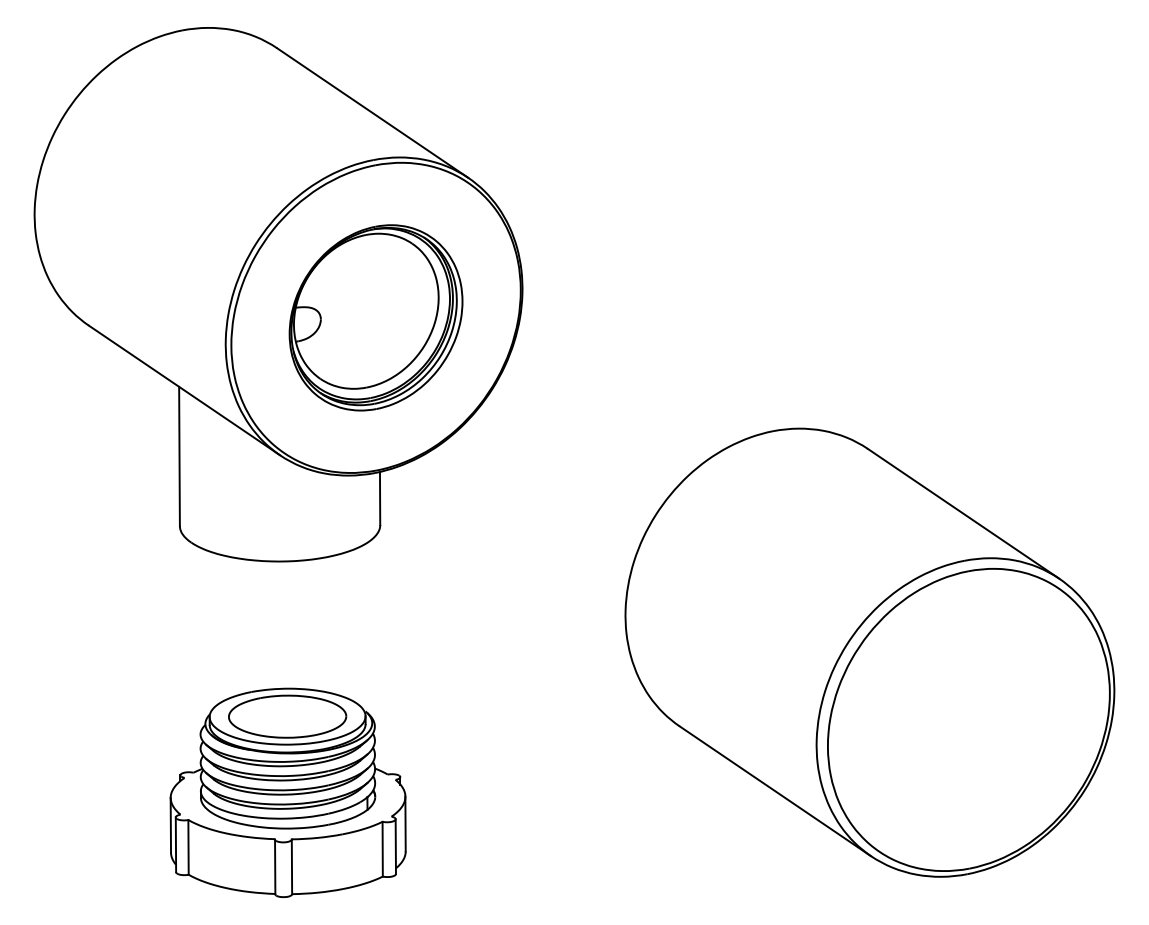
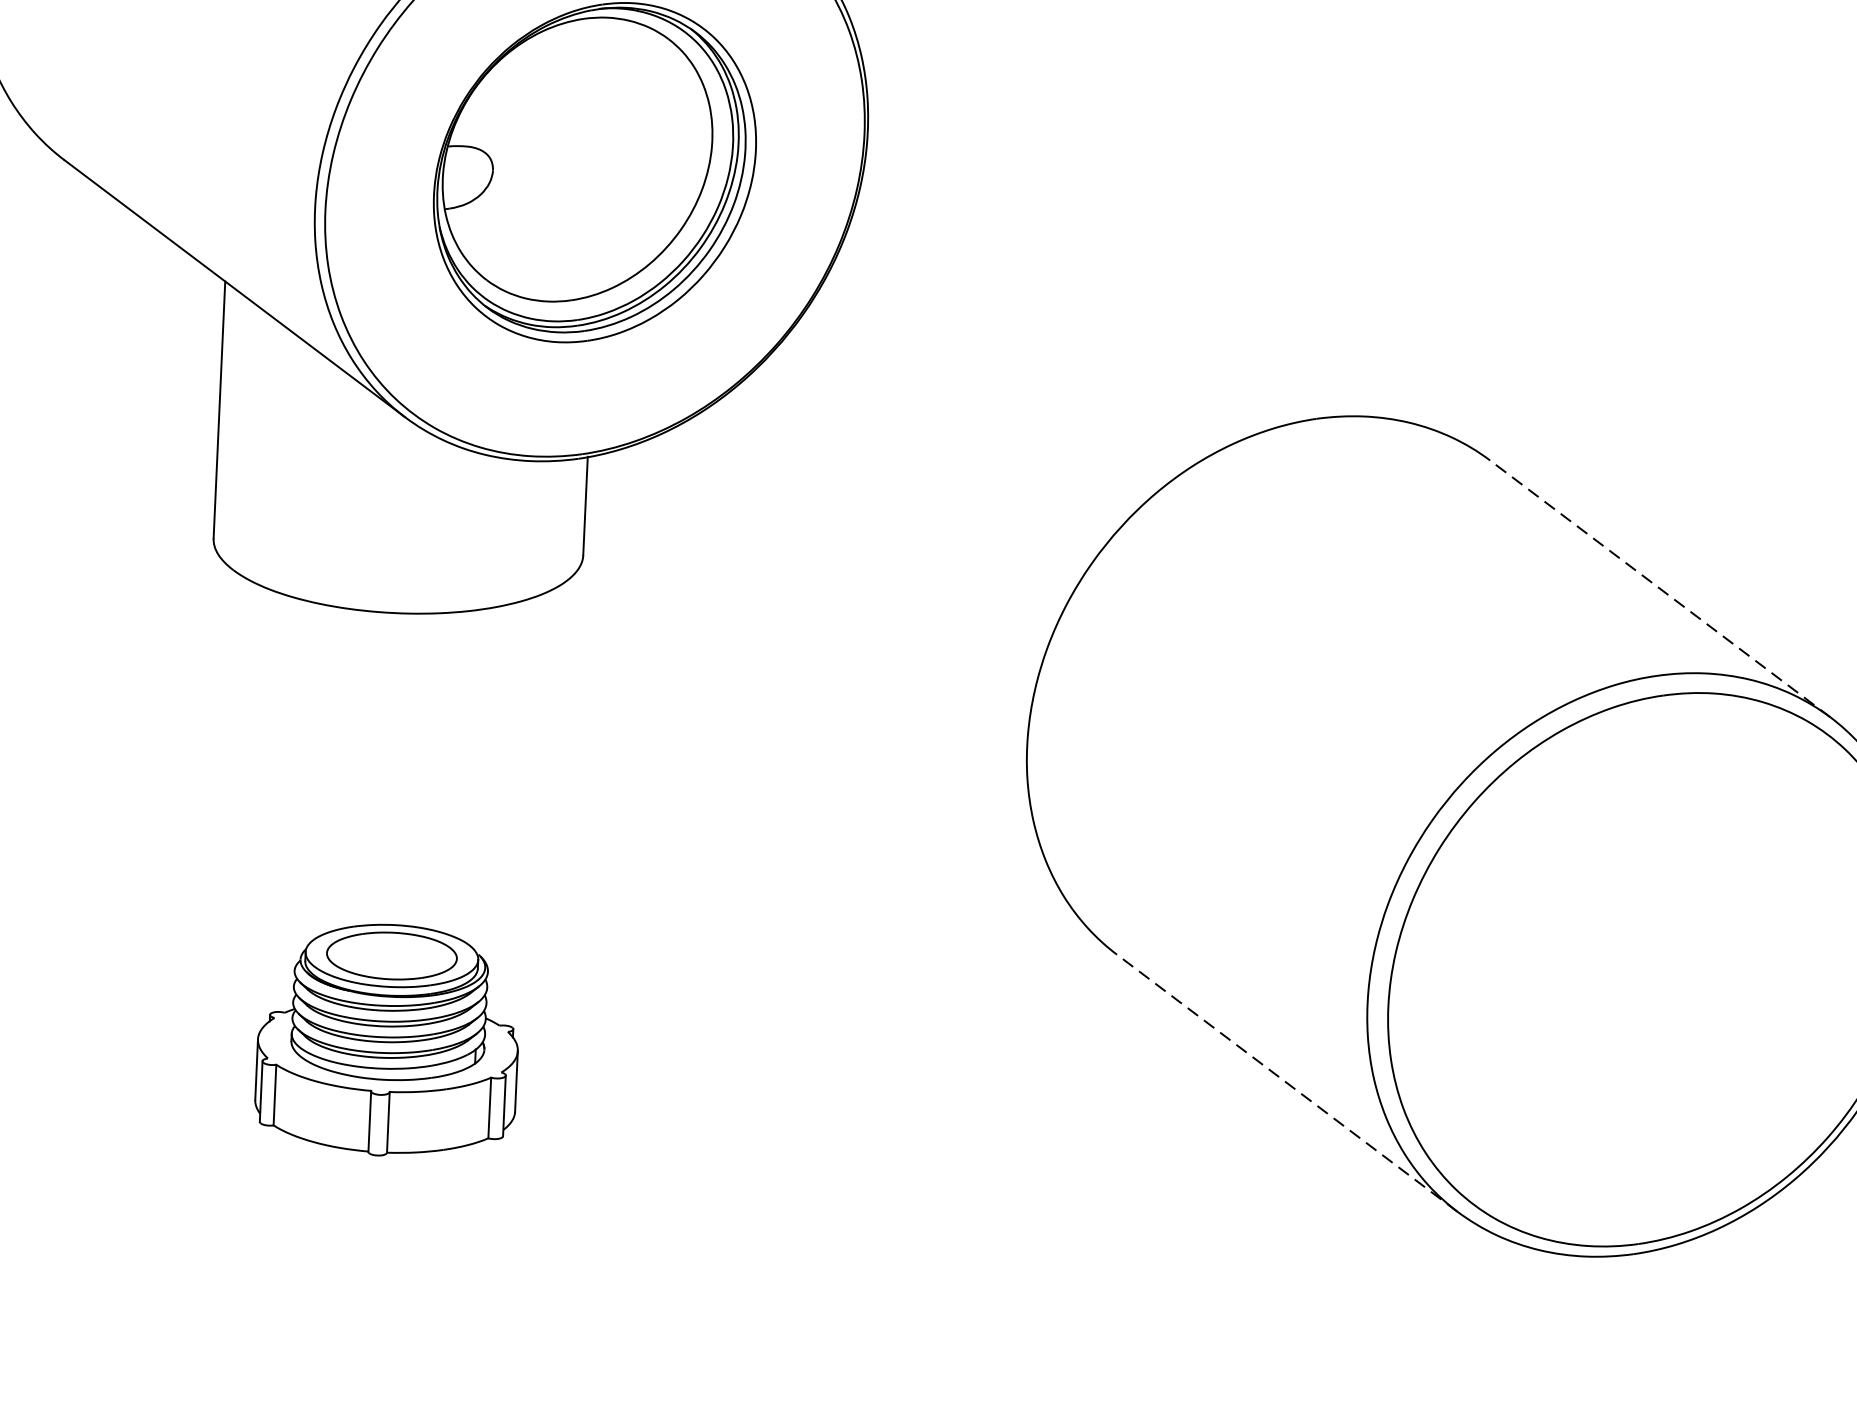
line: (963, 513) -> (1660, 588), solid -> dashed
line: (774, 790) -> (1285, 1081), solid -> dashed
part: (287, 792) -> (387, 1039), size x0.6

